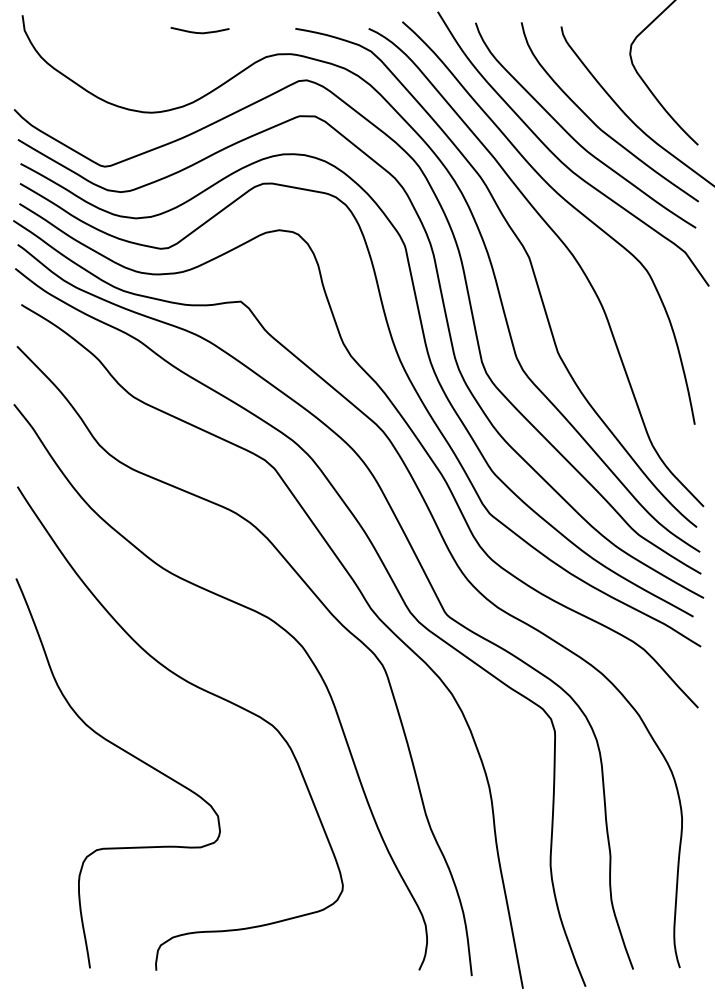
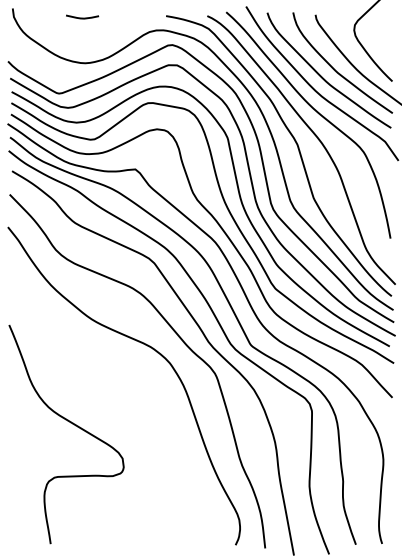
curve: (200, 31) -> (82, 17), moved
curve: (198, 689) -> (111, 387), removed

